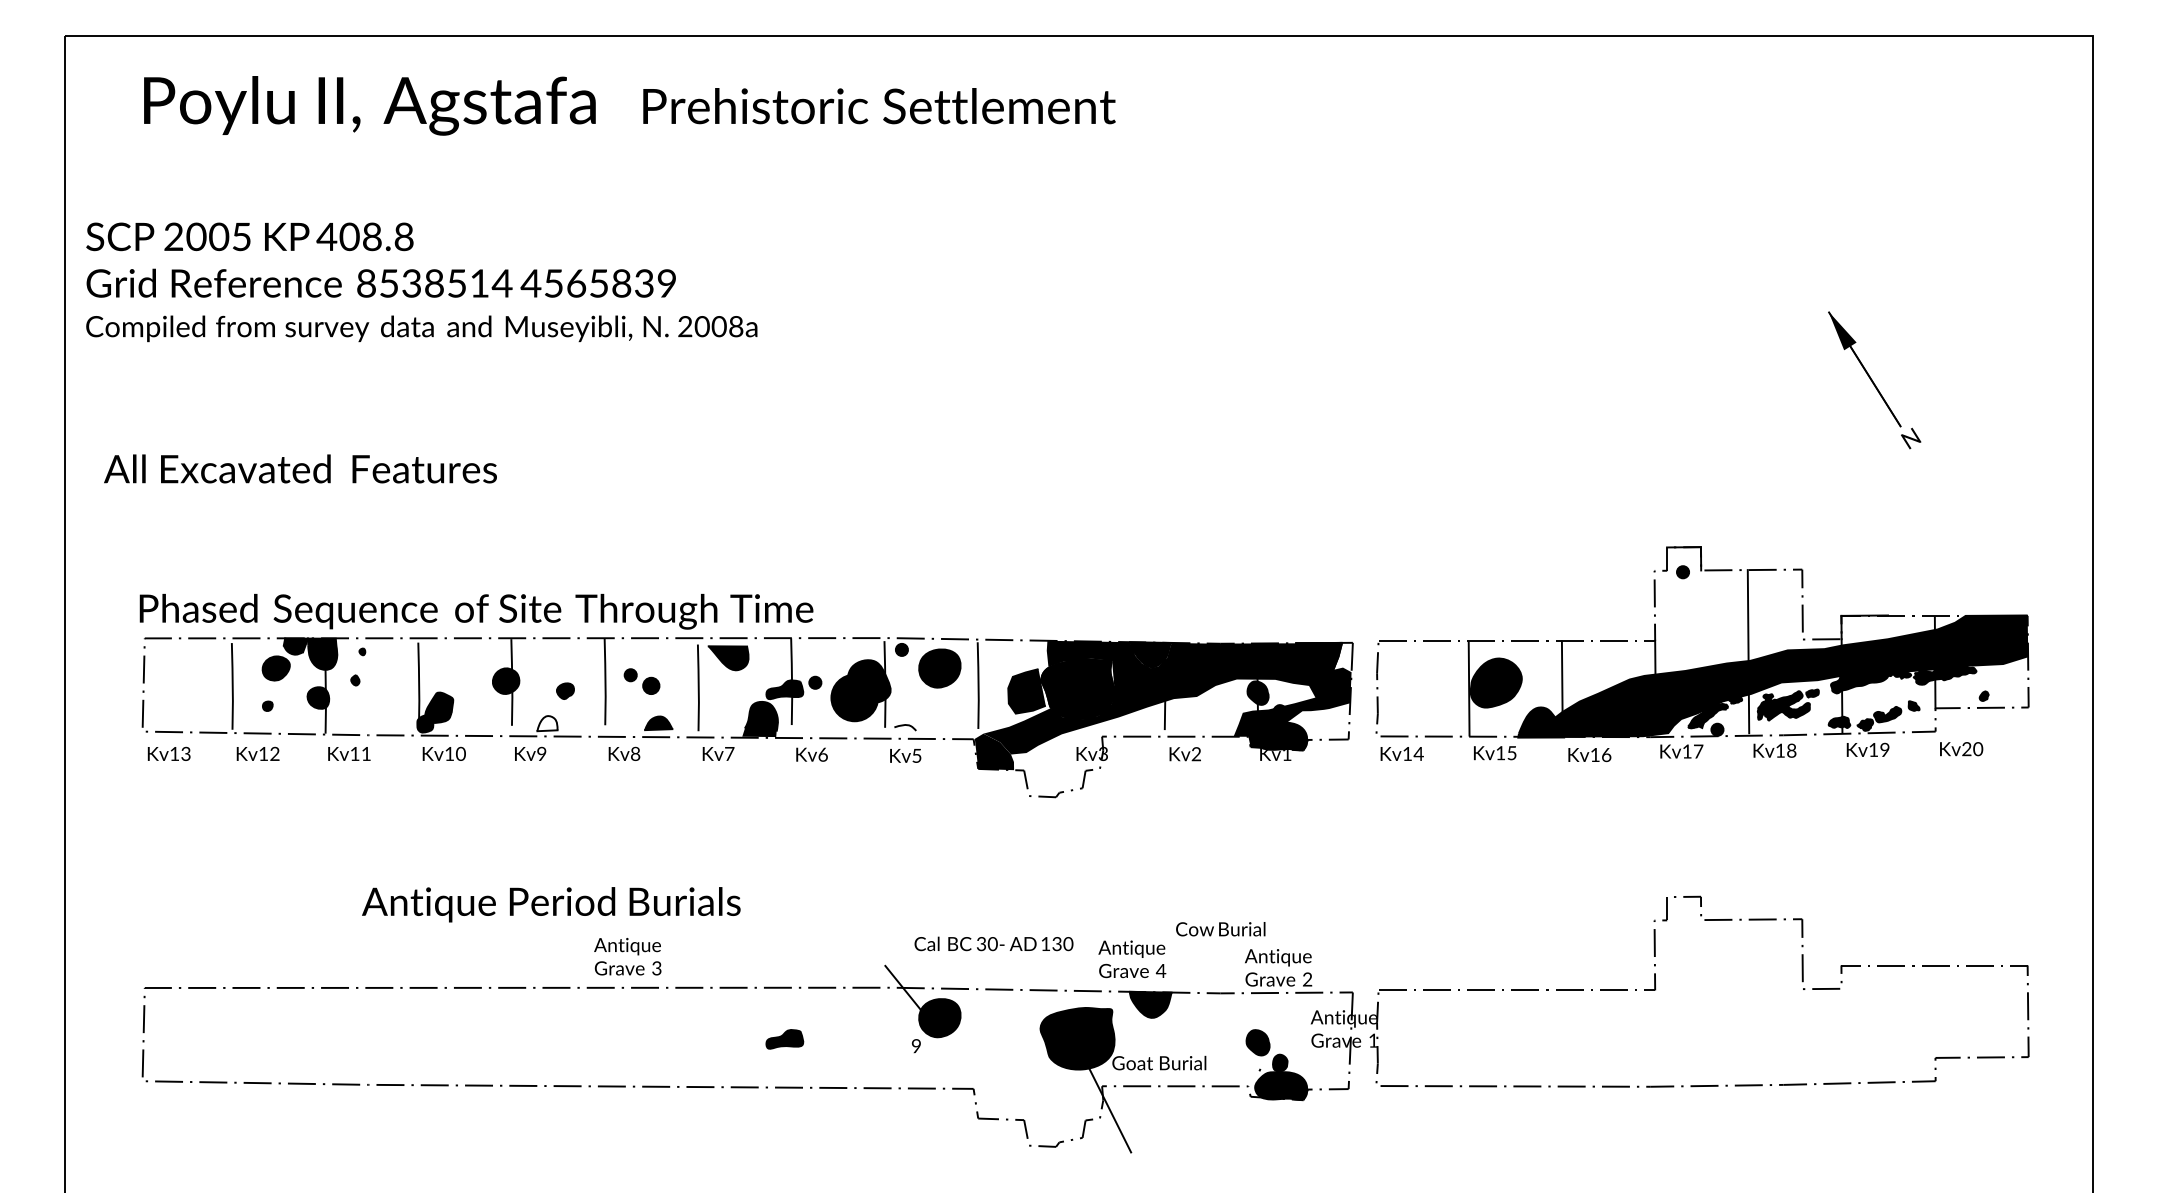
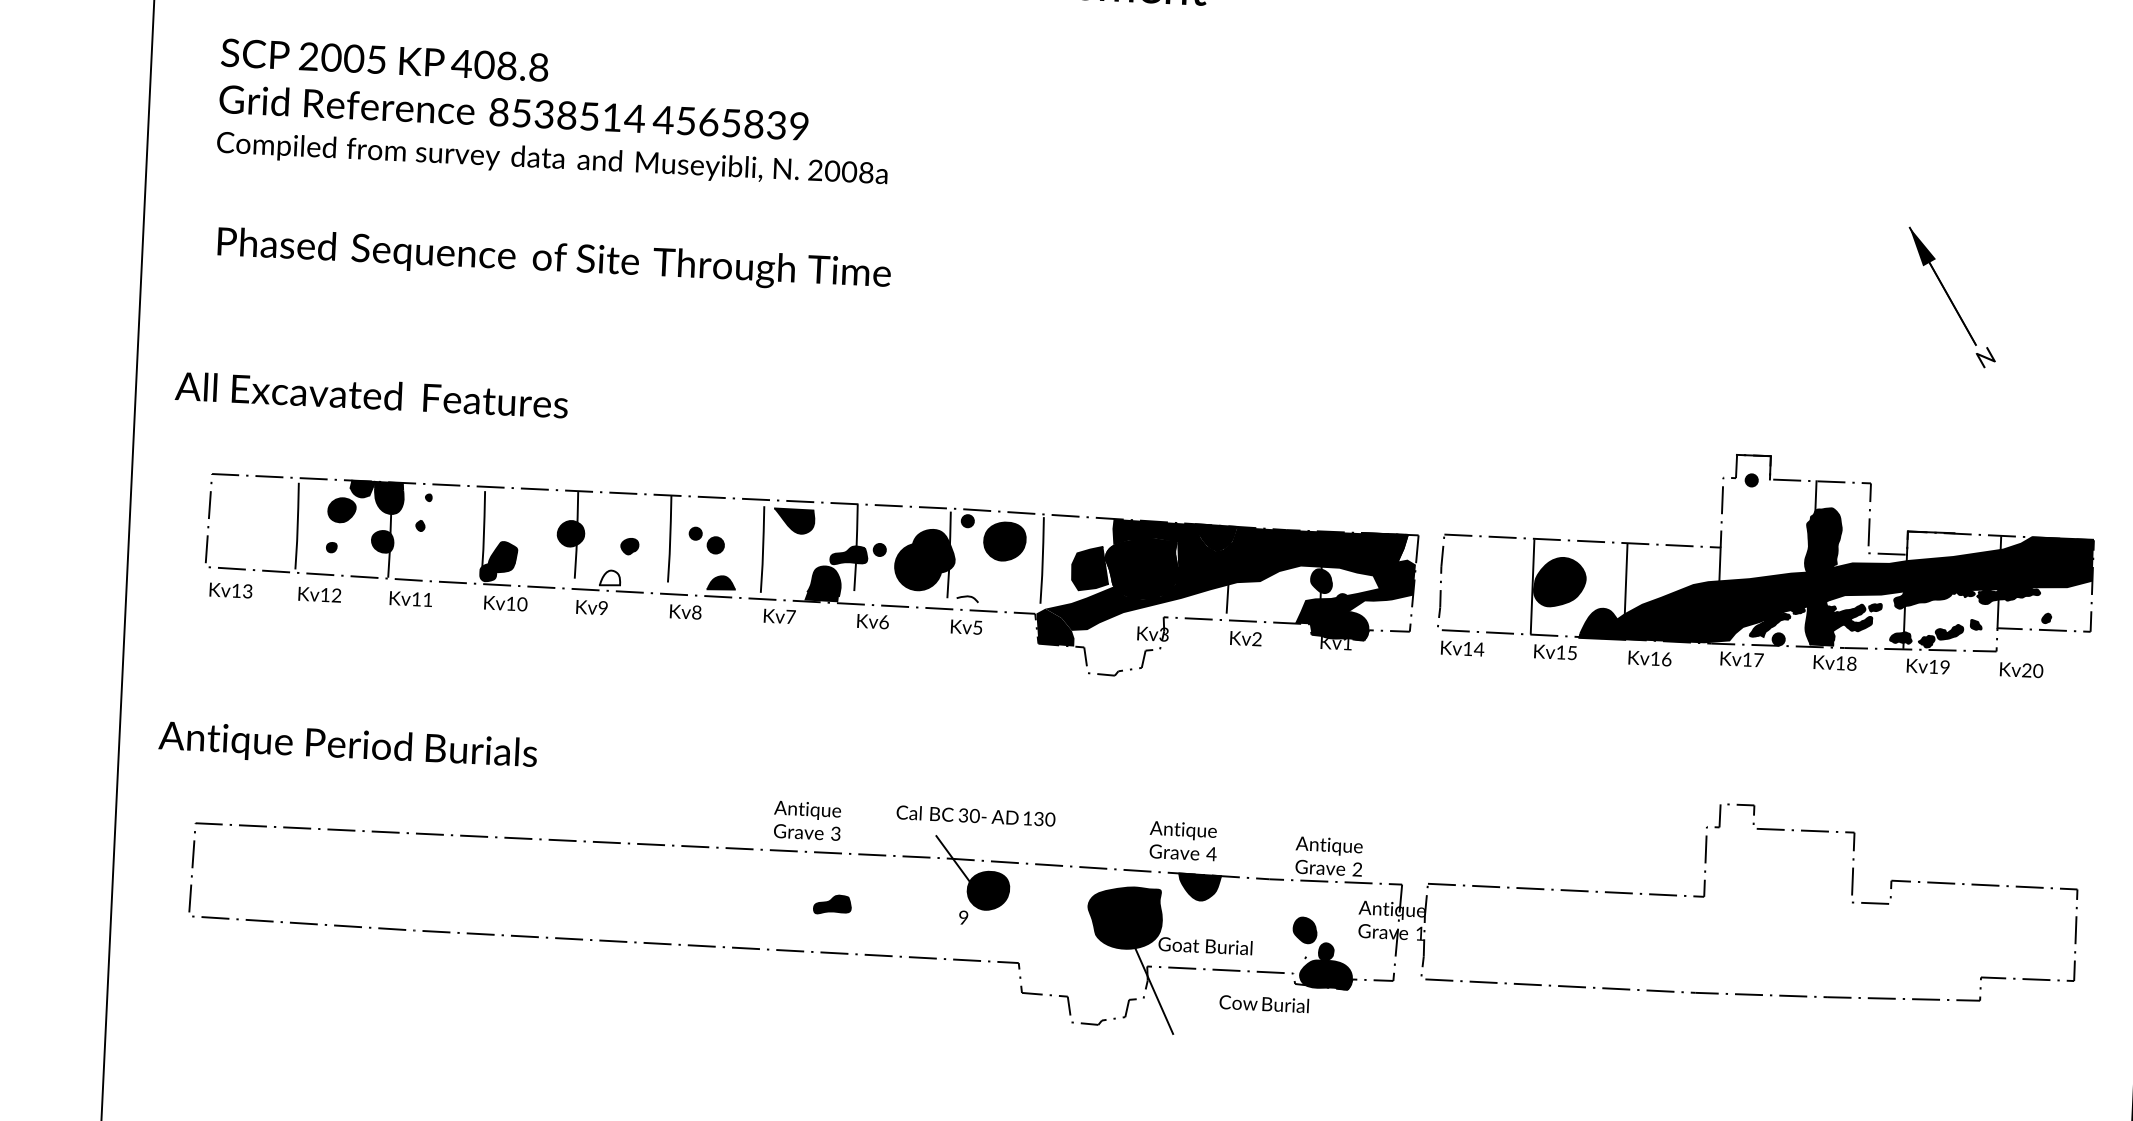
text: (421, 282) -> (554, 113), moved
text: (300, 468) -> (371, 394), moved
text: (476, 611) -> (554, 260), moved
fill: (1757, 664) -> (1821, 576), added
text: (551, 904) -> (348, 746), moved
text: (1220, 929) -> (1263, 1004), moved
text: (993, 943) -> (975, 815), moved
text: (627, 956) -> (807, 820), moved

